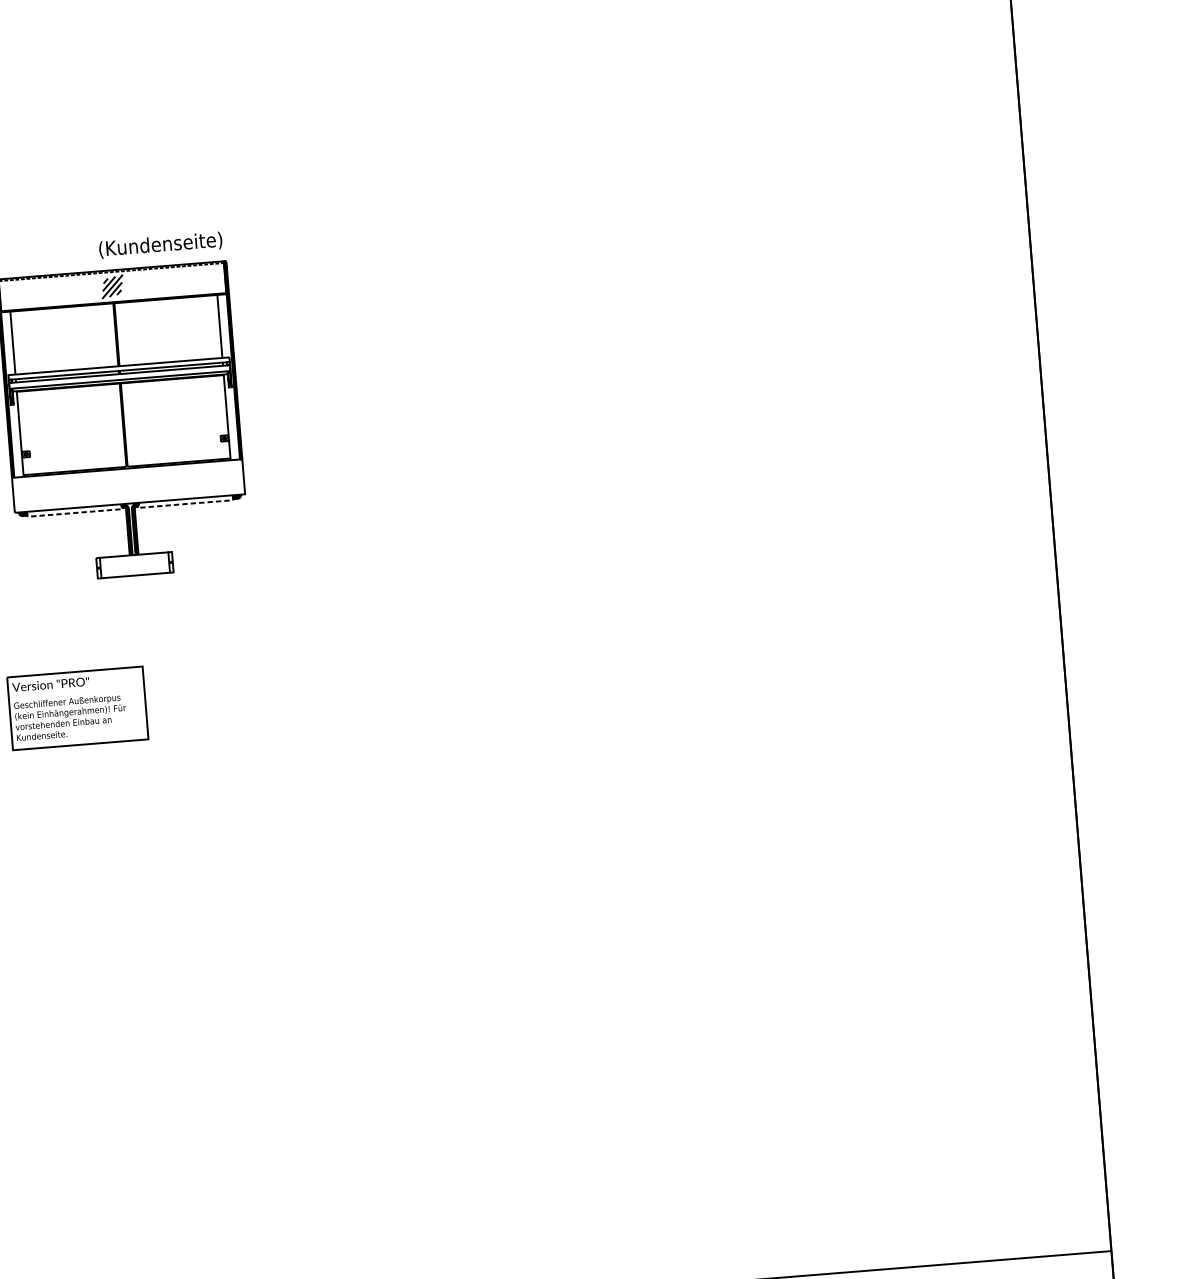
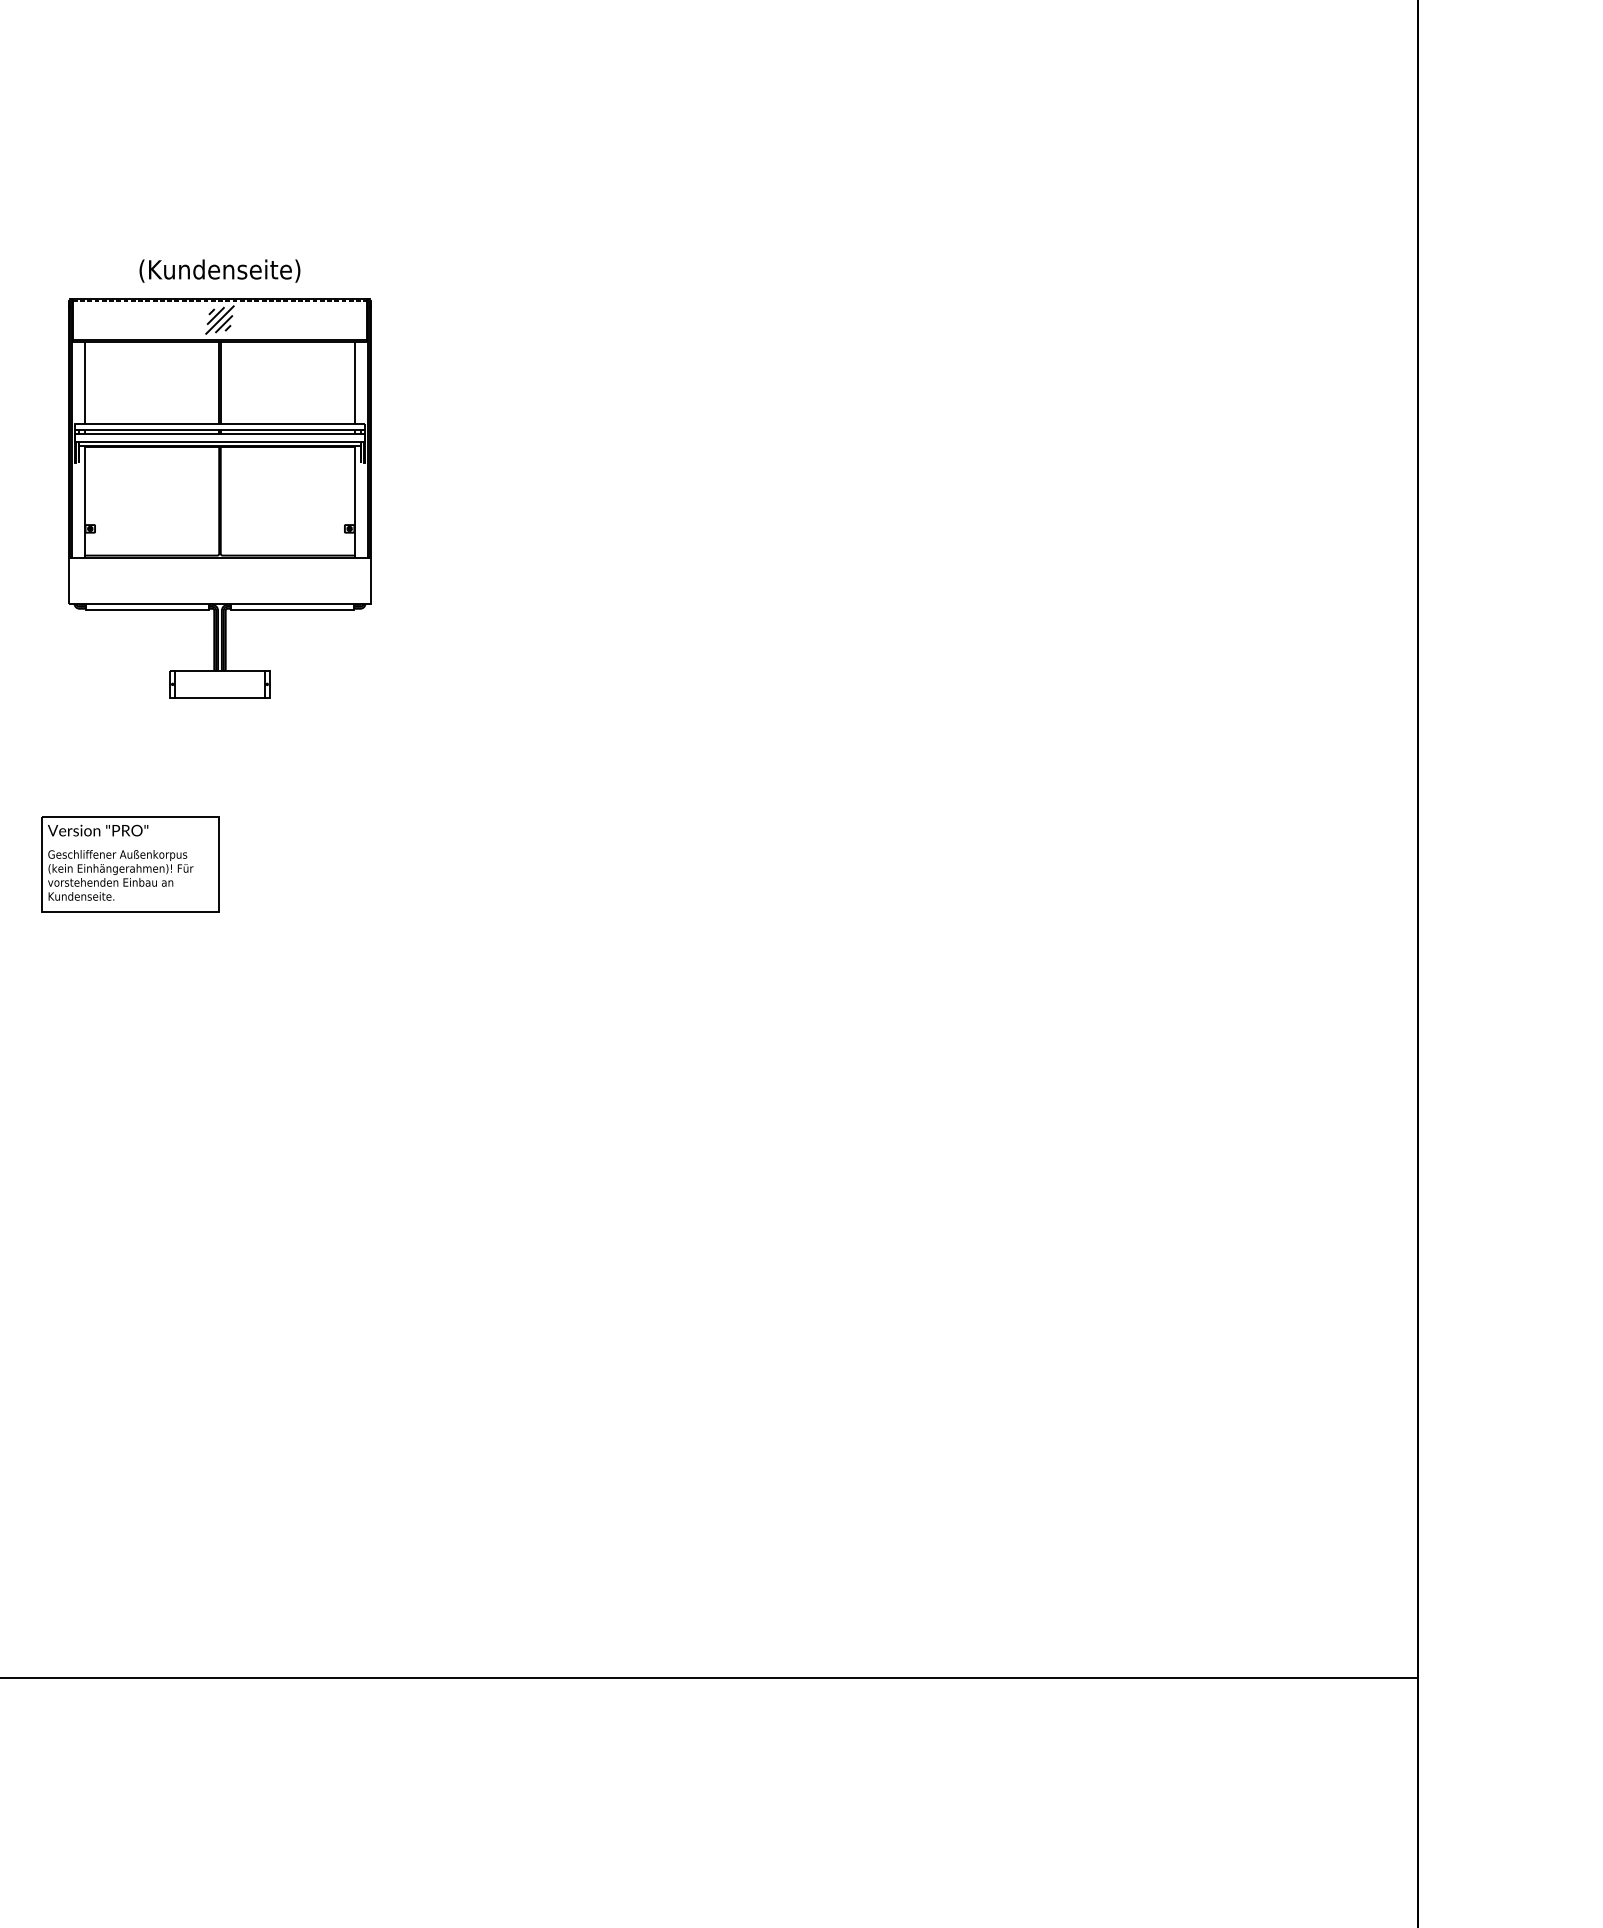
text: (160, 244) -> (219, 270), moved
line: (185, 504) -> (292, 610), dashed -> solid
line: (75, 513) -> (147, 610), dashed -> solid

